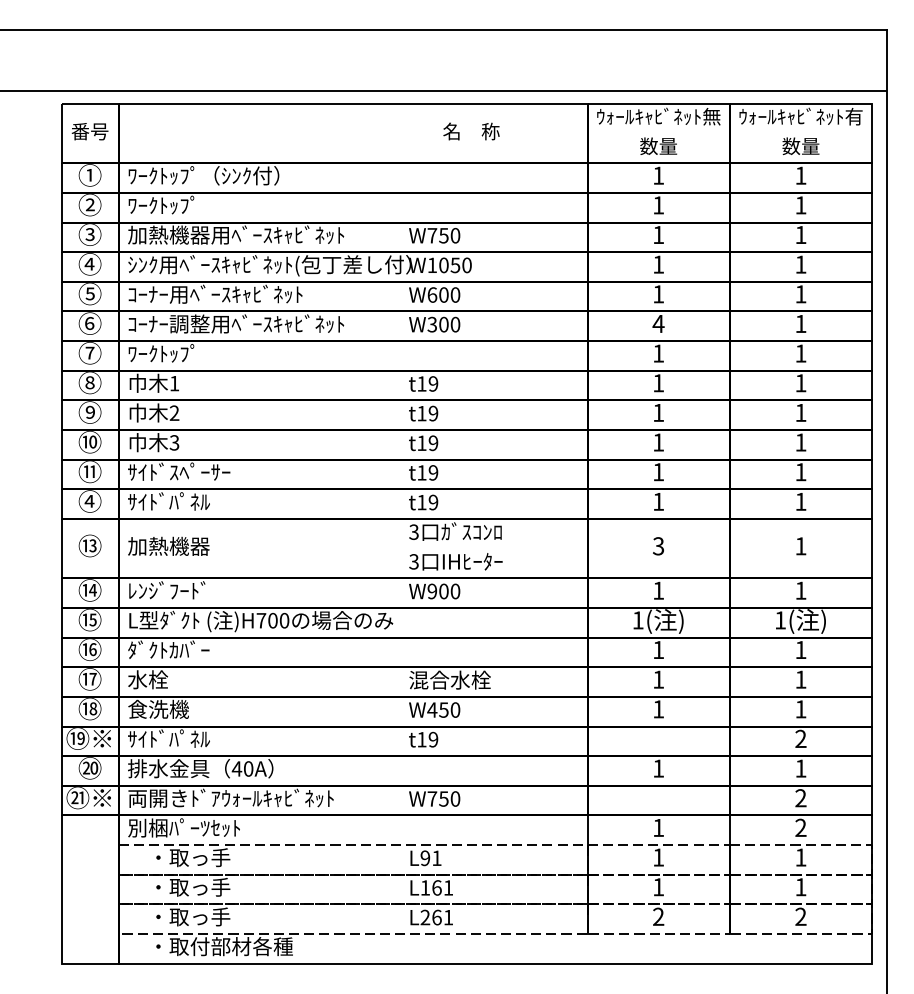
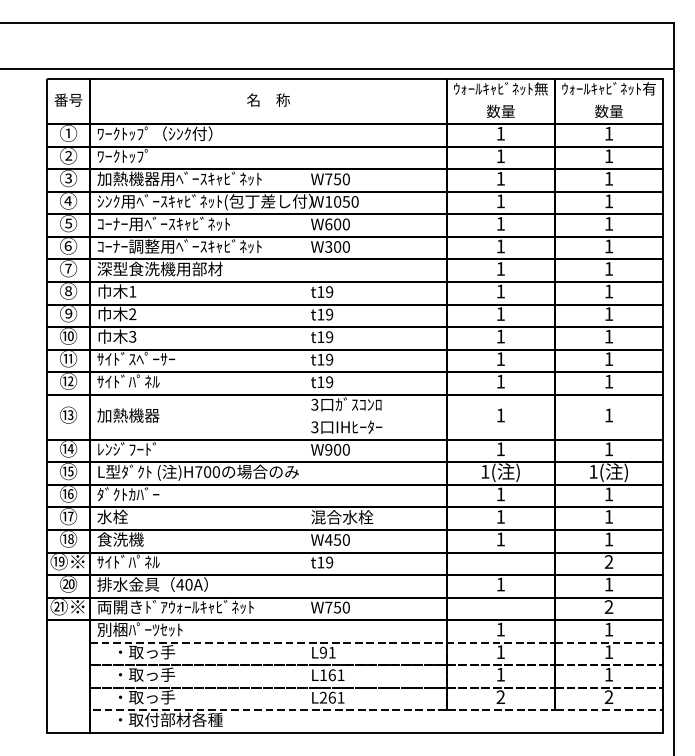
text: (471, 130) -> (268, 99), moved
text: (658, 324) -> (500, 246), 4 -> 1
text: (209, 352) -> (159, 268), ﾜｰｸﾄｯﾌﾟ -> 深型食洗機用部材
text: (90, 501) -> (68, 381), ④ -> ⑫
text: (658, 546) -> (500, 415), 3 -> 1
text: (800, 827) -> (608, 629), 2 -> 1

